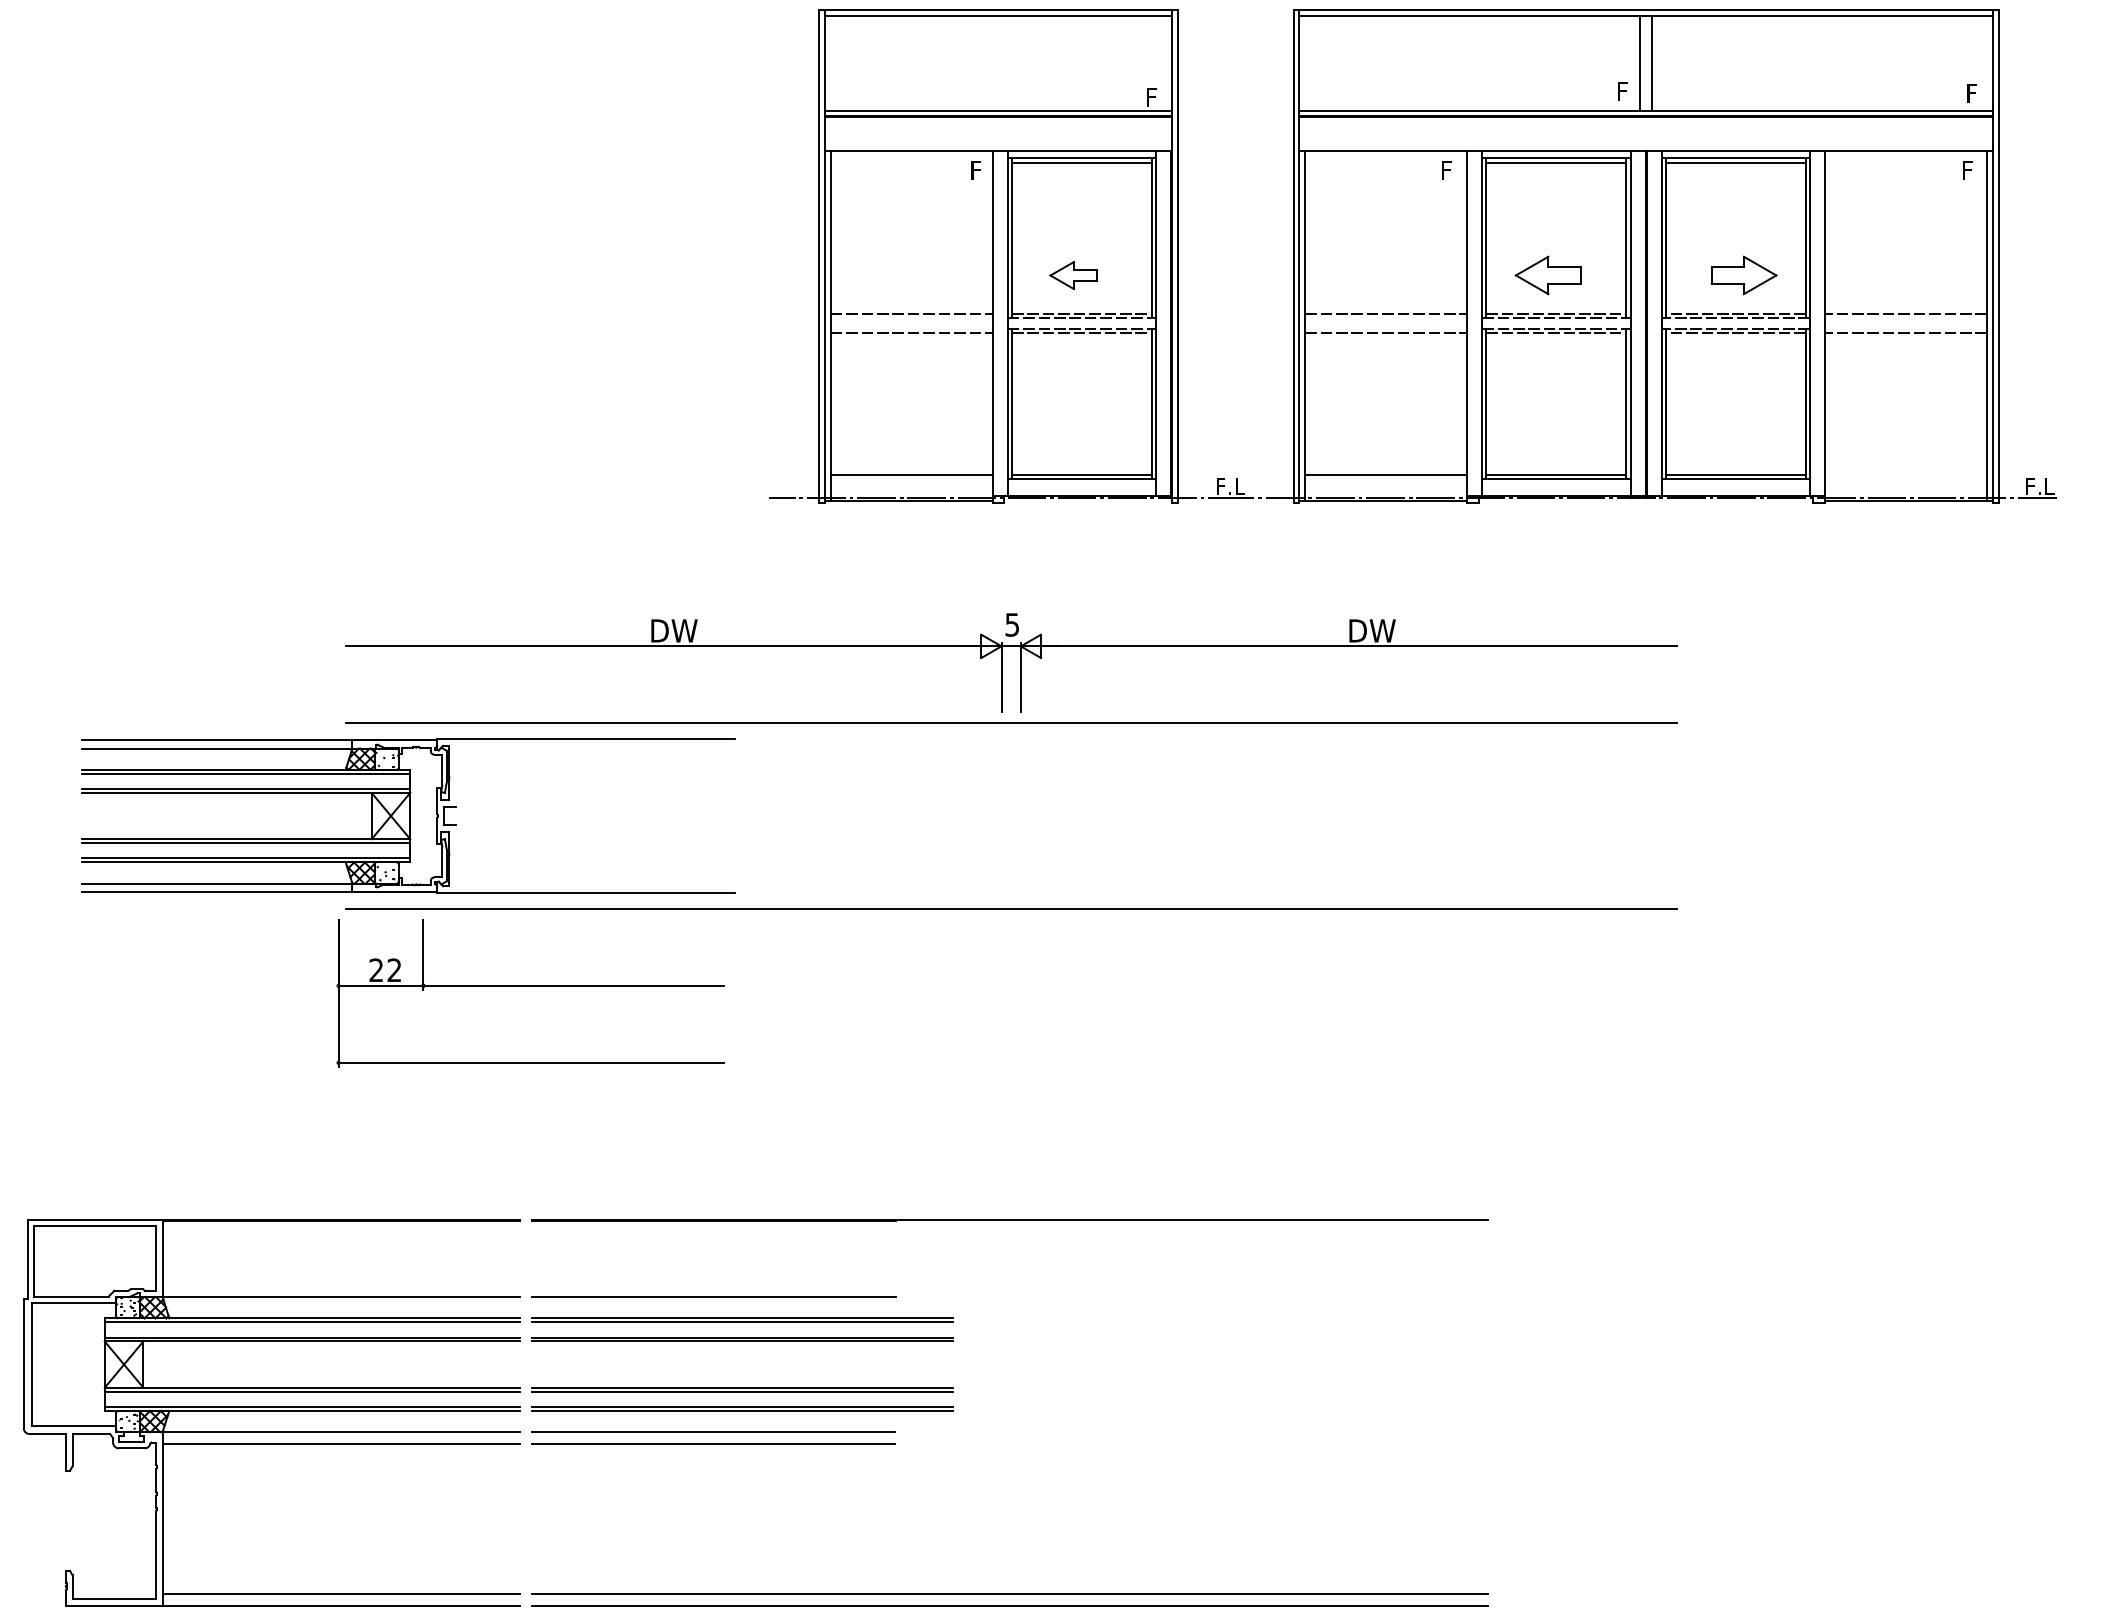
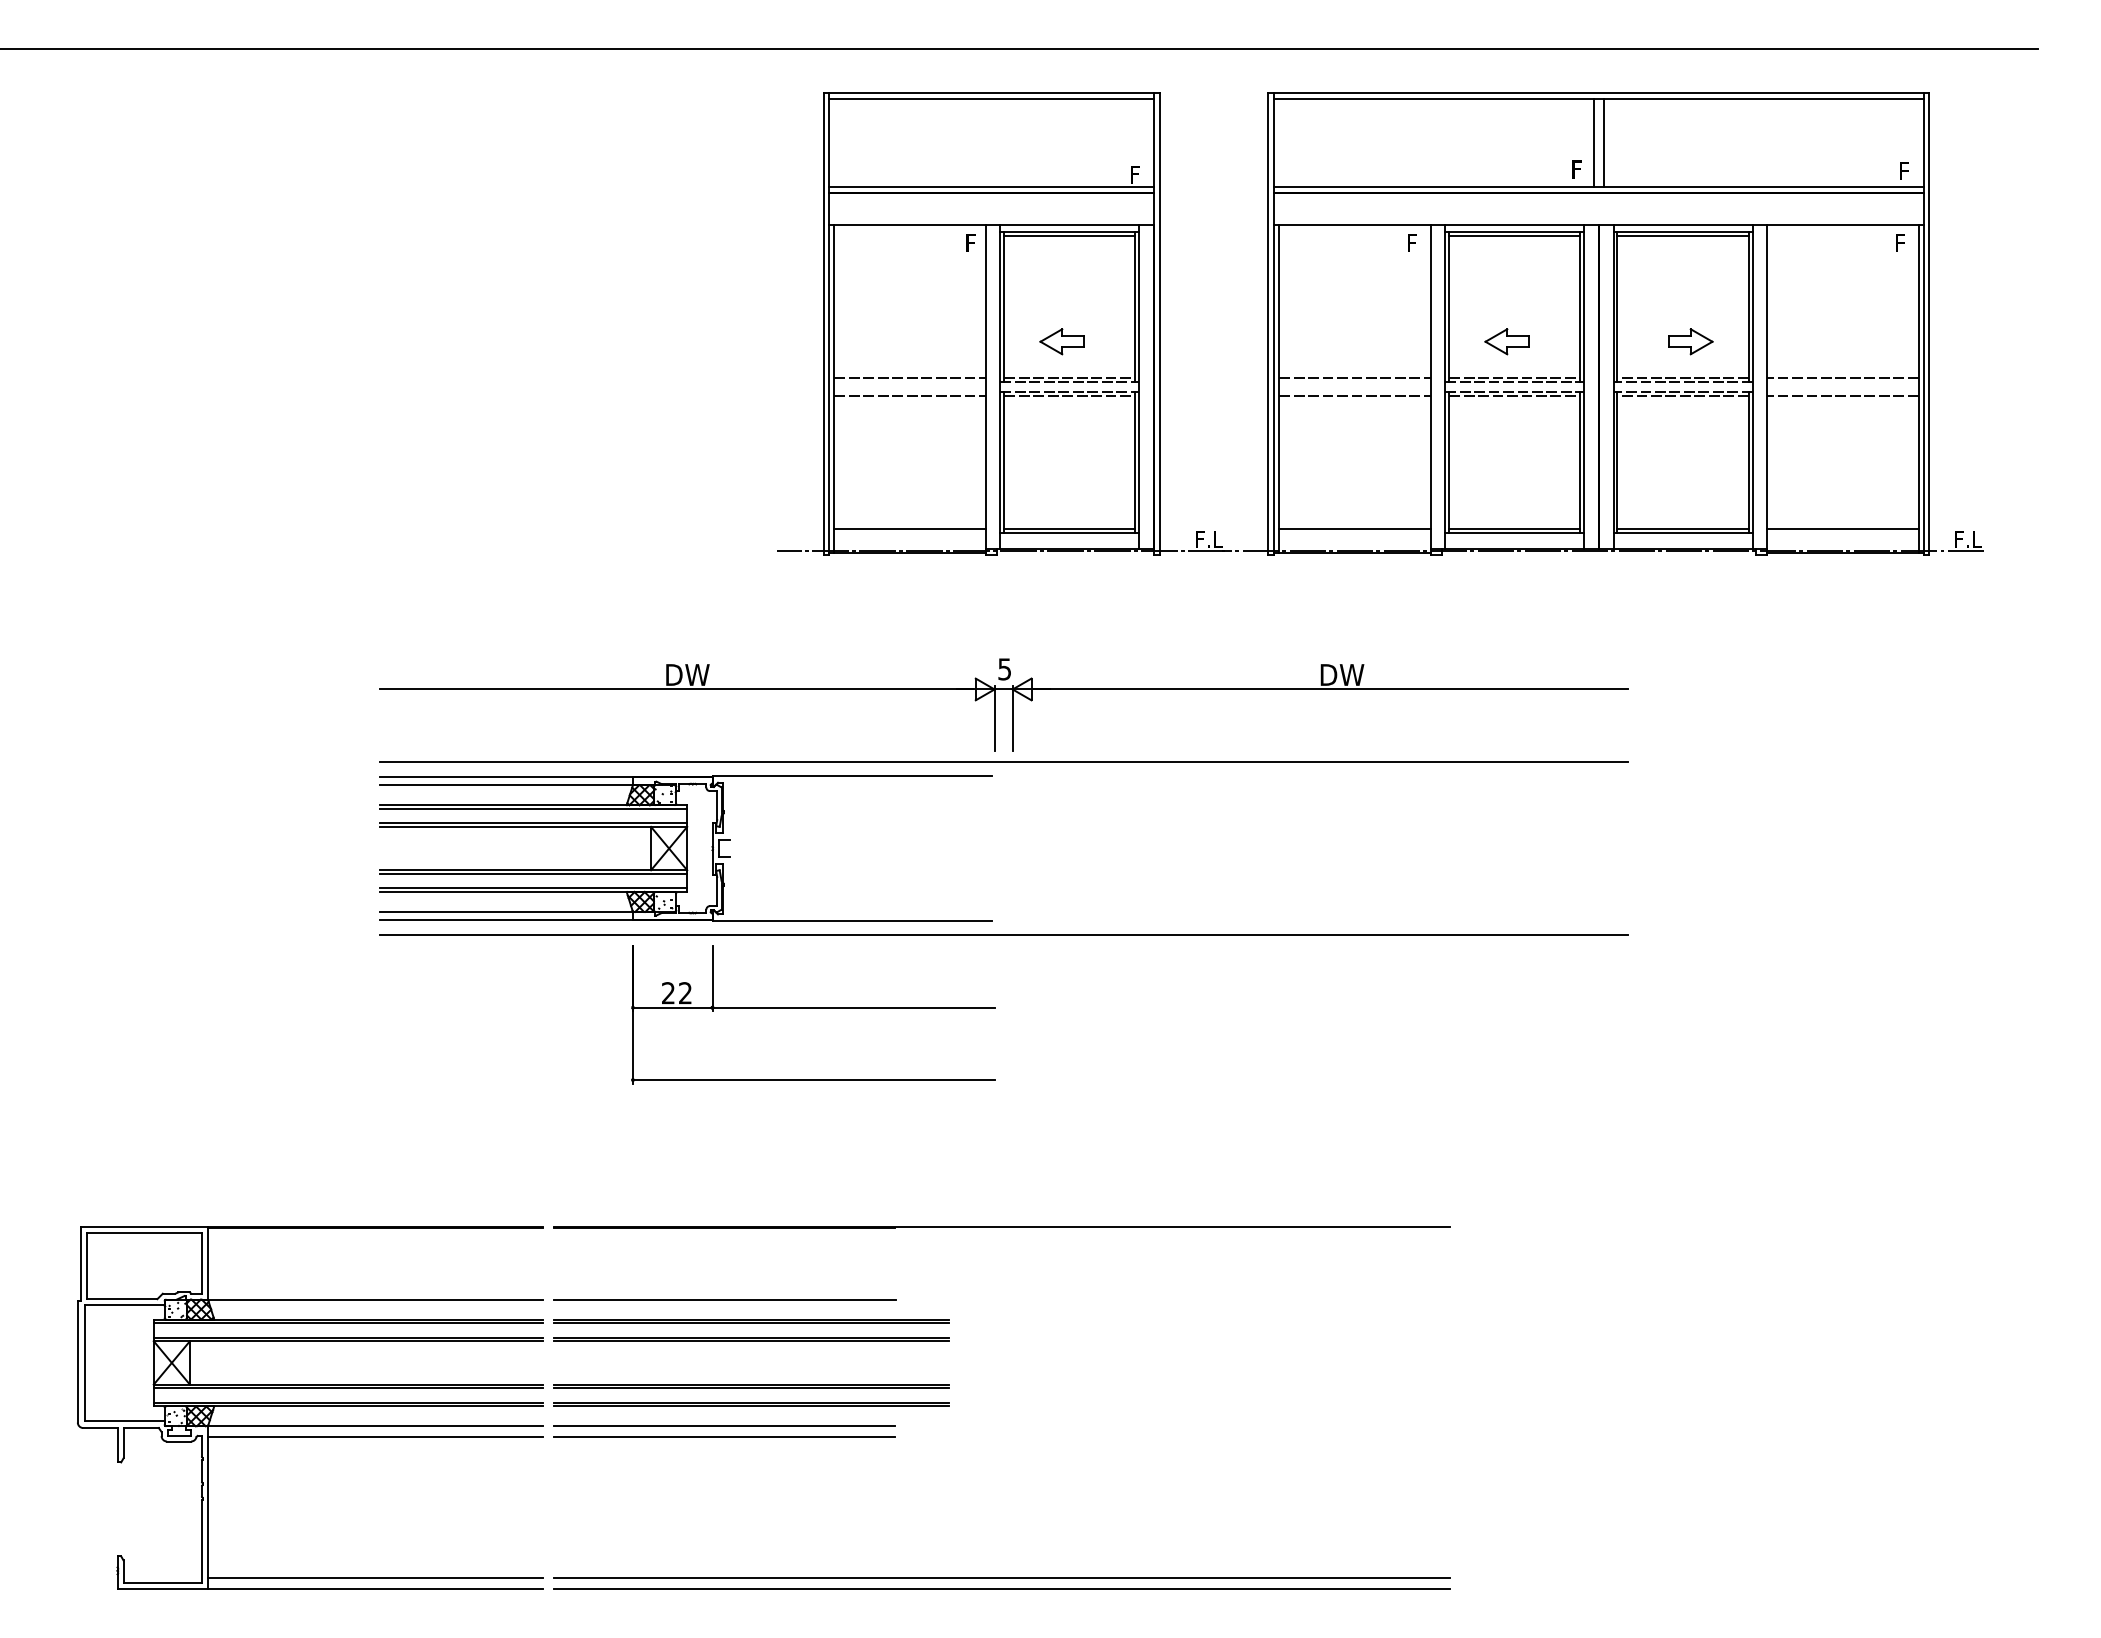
part: (1547, 275) -> (1506, 341), size x0.71
part: (1743, 275) -> (1690, 341), size x0.71
line: (1905, 474) -> (1842, 528), added
part: (408, 815) -> (685, 848), moved
part: (531, 993) -> (813, 1014), moved

